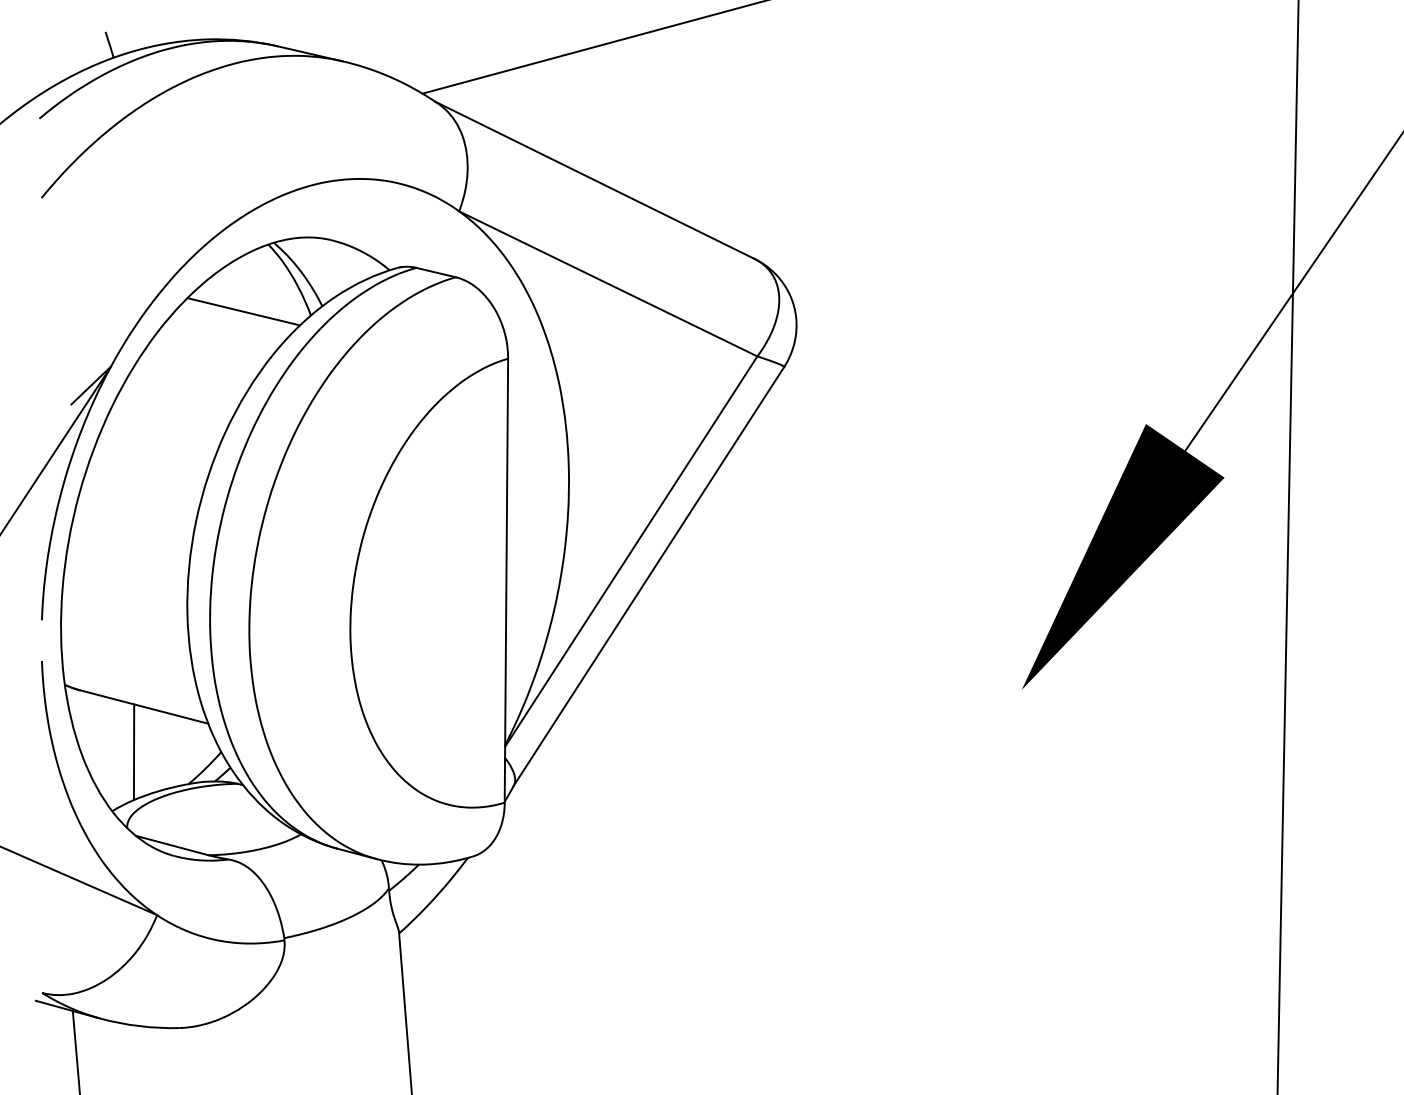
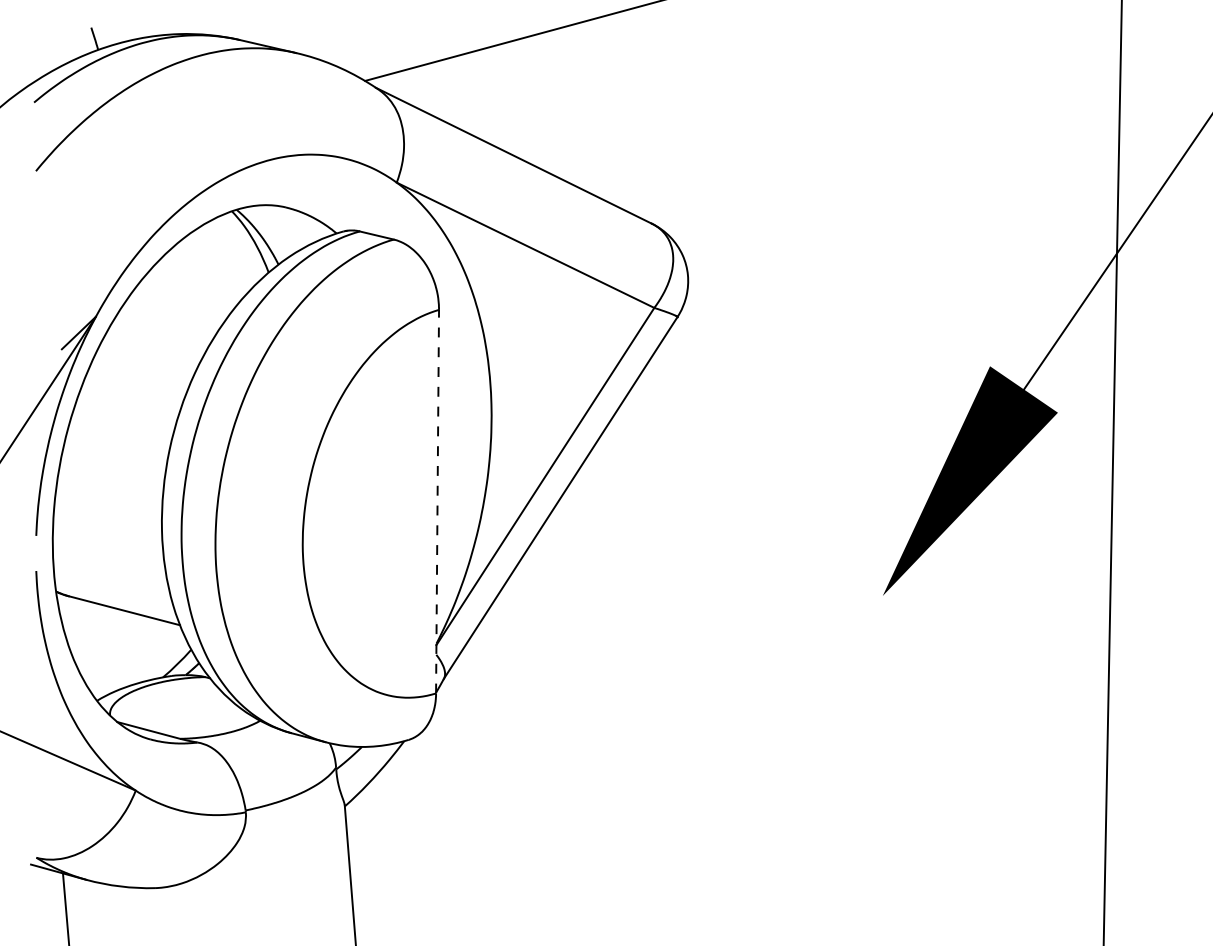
line: (243, 311) -> (210, 269), removed
line: (506, 580) -> (437, 501), solid -> dashed
line: (133, 751) -> (115, 649), removed

